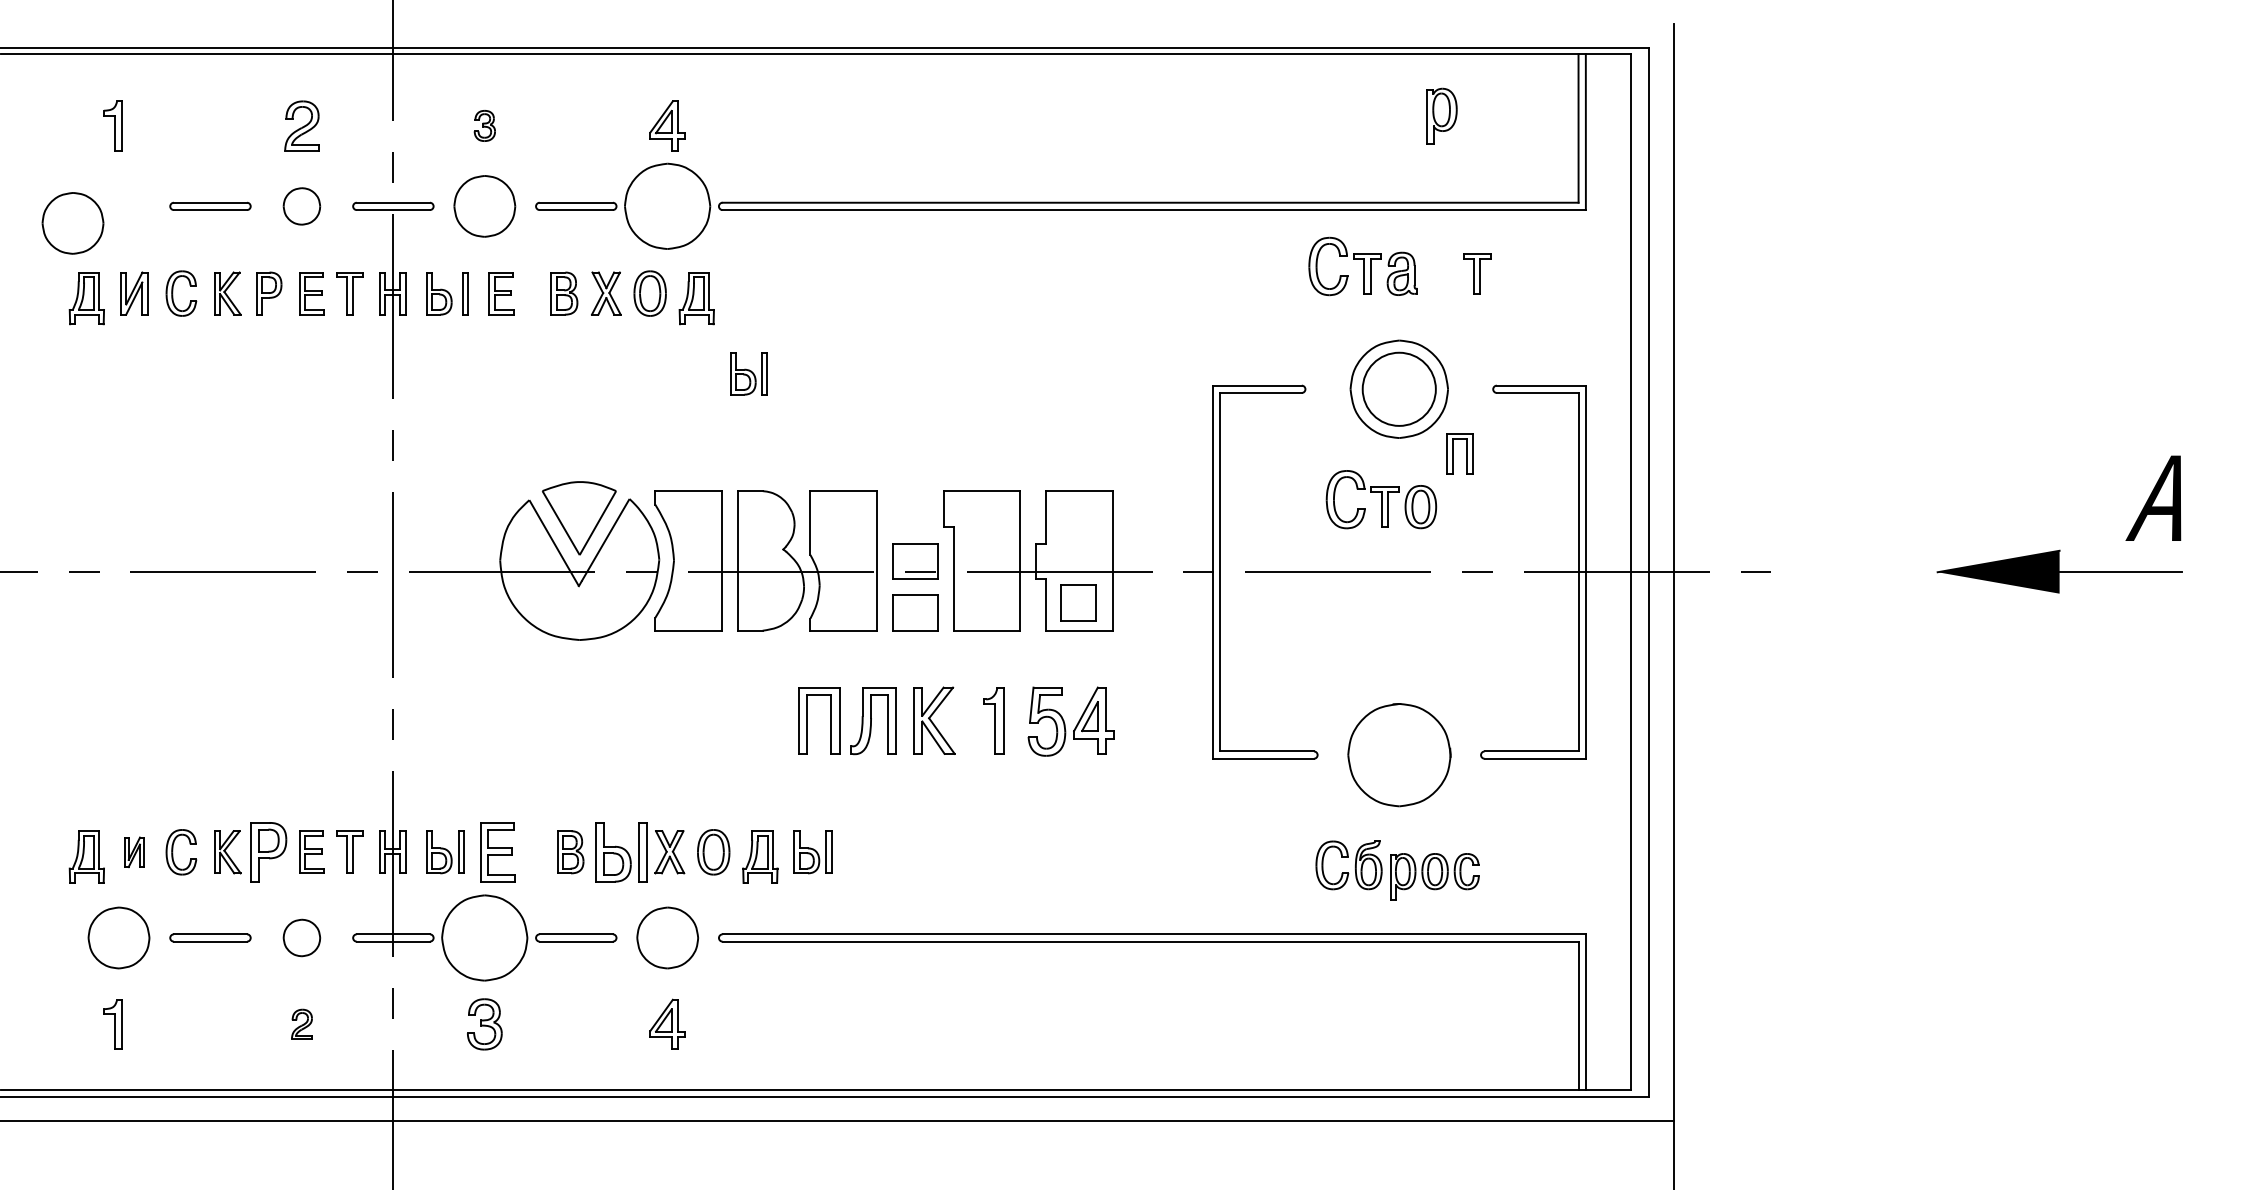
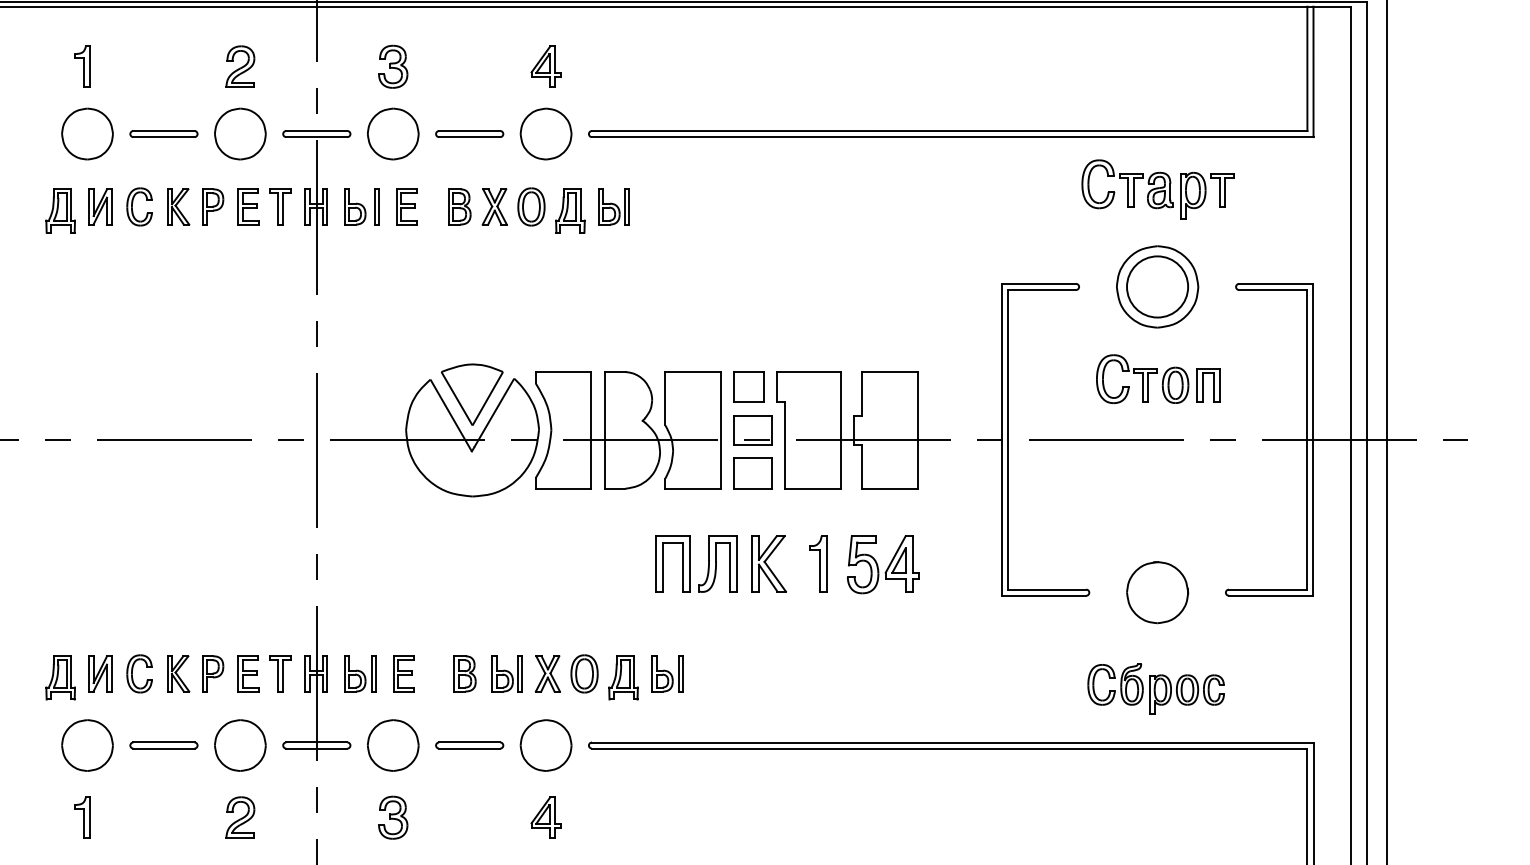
part: (1441, 115) -> (1192, 195), moved
part: (484, 125) -> (392, 66), size x1.67
part: (301, 206) -> (240, 134), size x1.67
part: (667, 206) -> (545, 134), size x0.71
part: (72, 223) -> (87, 134), moved
part: (748, 373) -> (613, 206), moved
part: (1459, 453) -> (1207, 384), moved
part: (1078, 602) -> (749, 386), moved
part: (1398, 754) -> (1156, 592), size x0.71
part: (269, 851) -> (213, 673), size x0.71
part: (497, 851) -> (403, 673), size x0.71
part: (134, 852) -> (100, 674), size x1.43
part: (620, 852) -> (506, 674), size x0.71
part: (301, 937) -> (240, 745), size x1.67
part: (484, 937) -> (392, 745), size x0.71
part: (301, 1024) -> (240, 817), size x1.67

